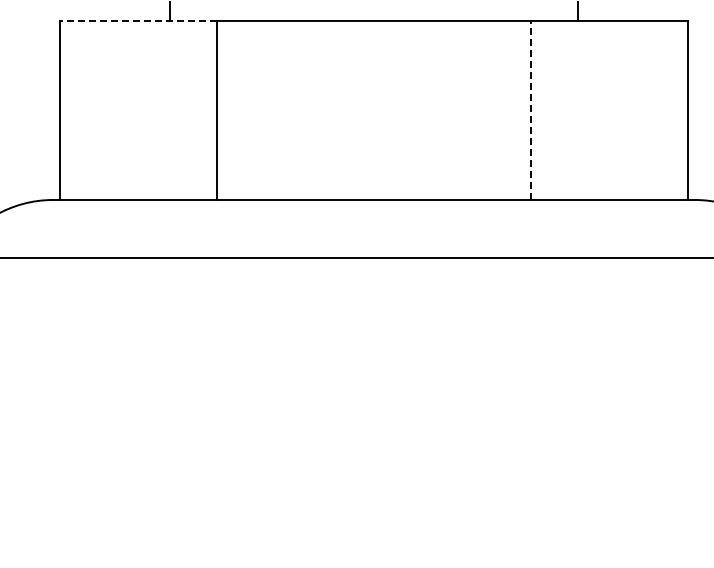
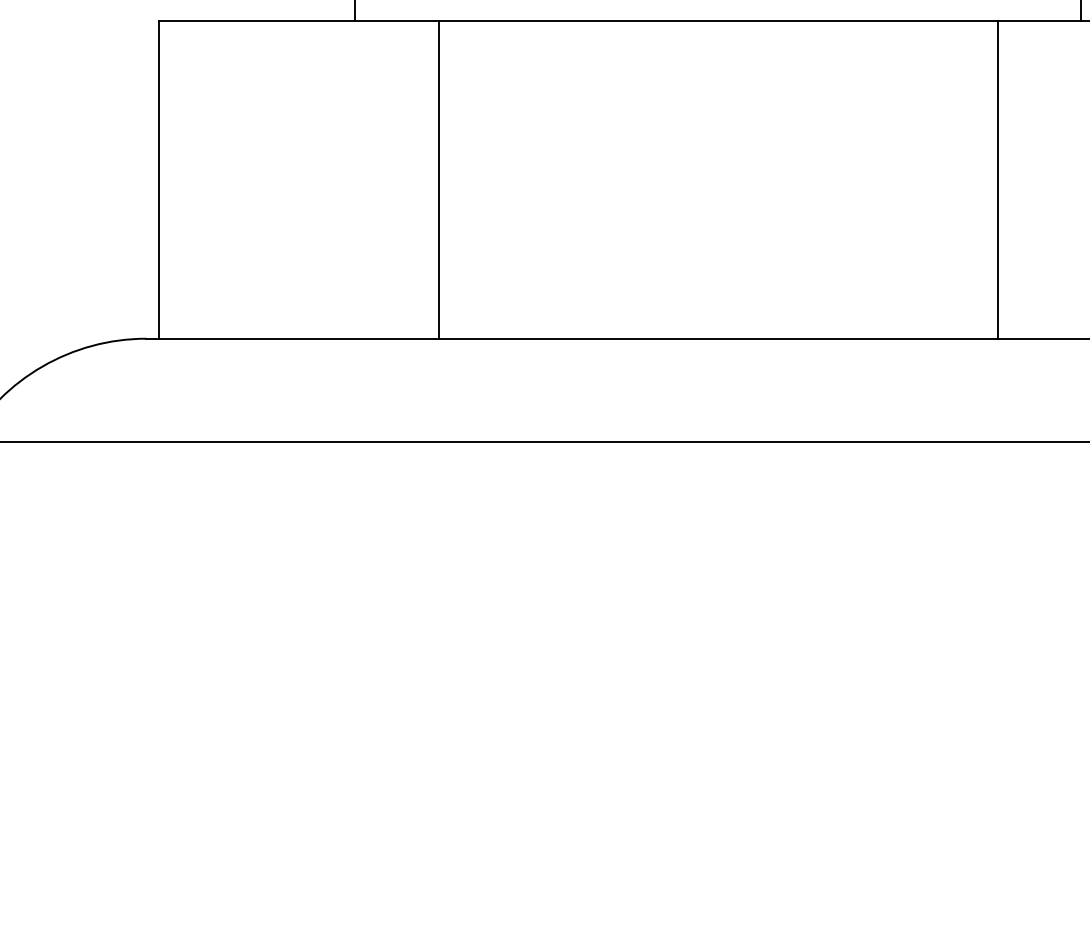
line: (138, 21) -> (298, 20), dashed -> solid
line: (530, 110) -> (997, 179), dashed -> solid

